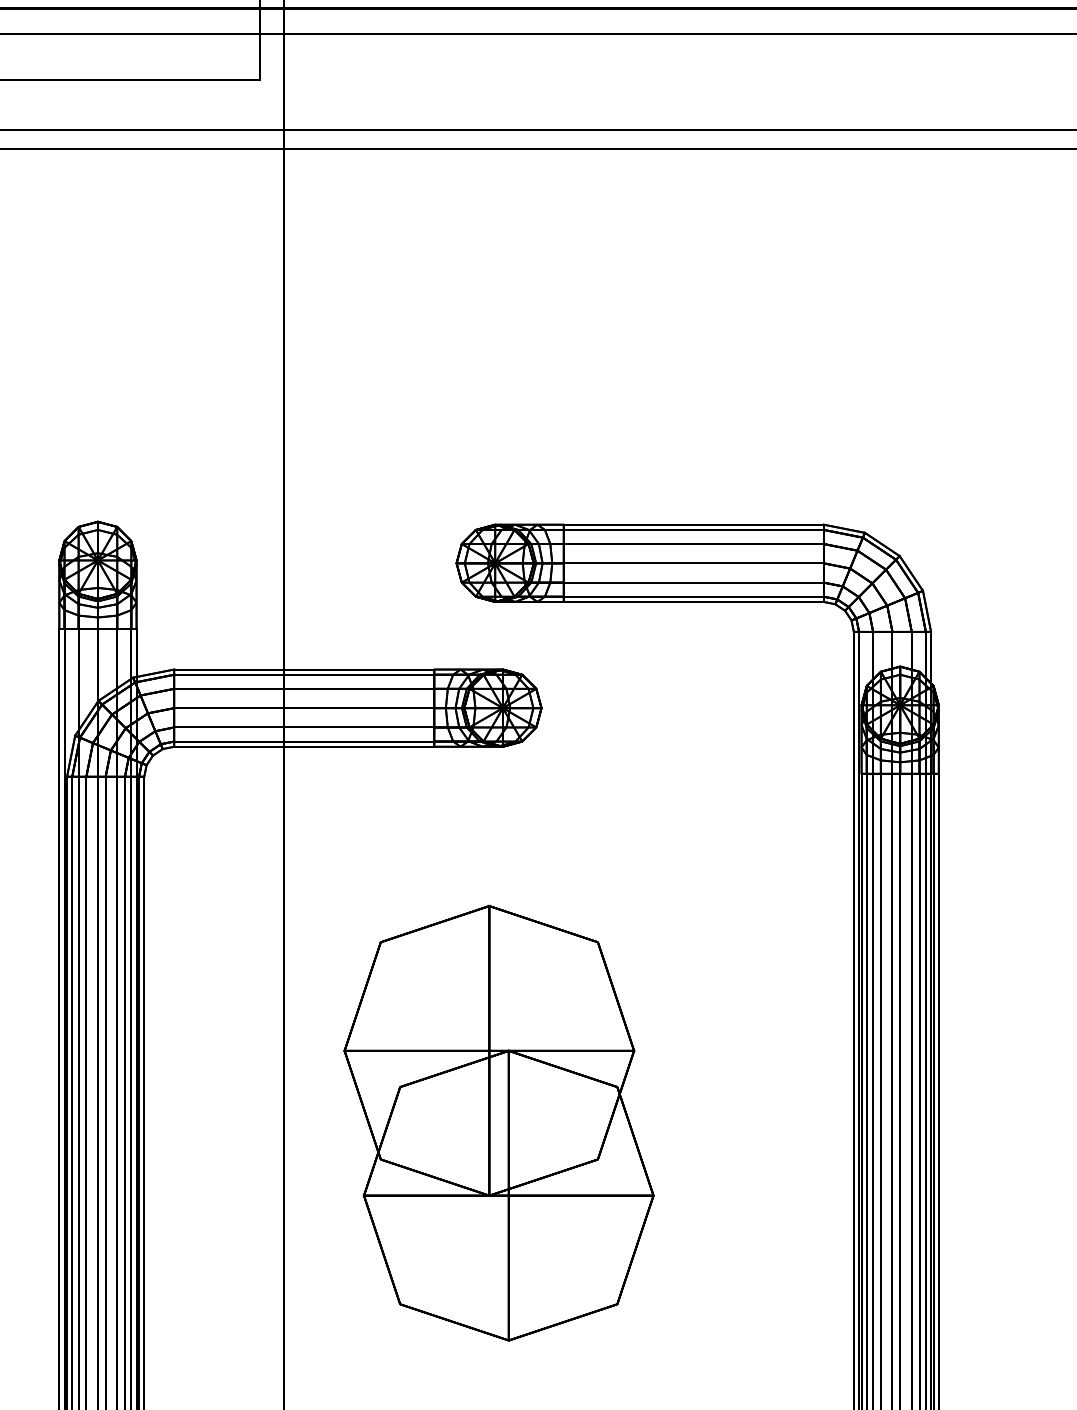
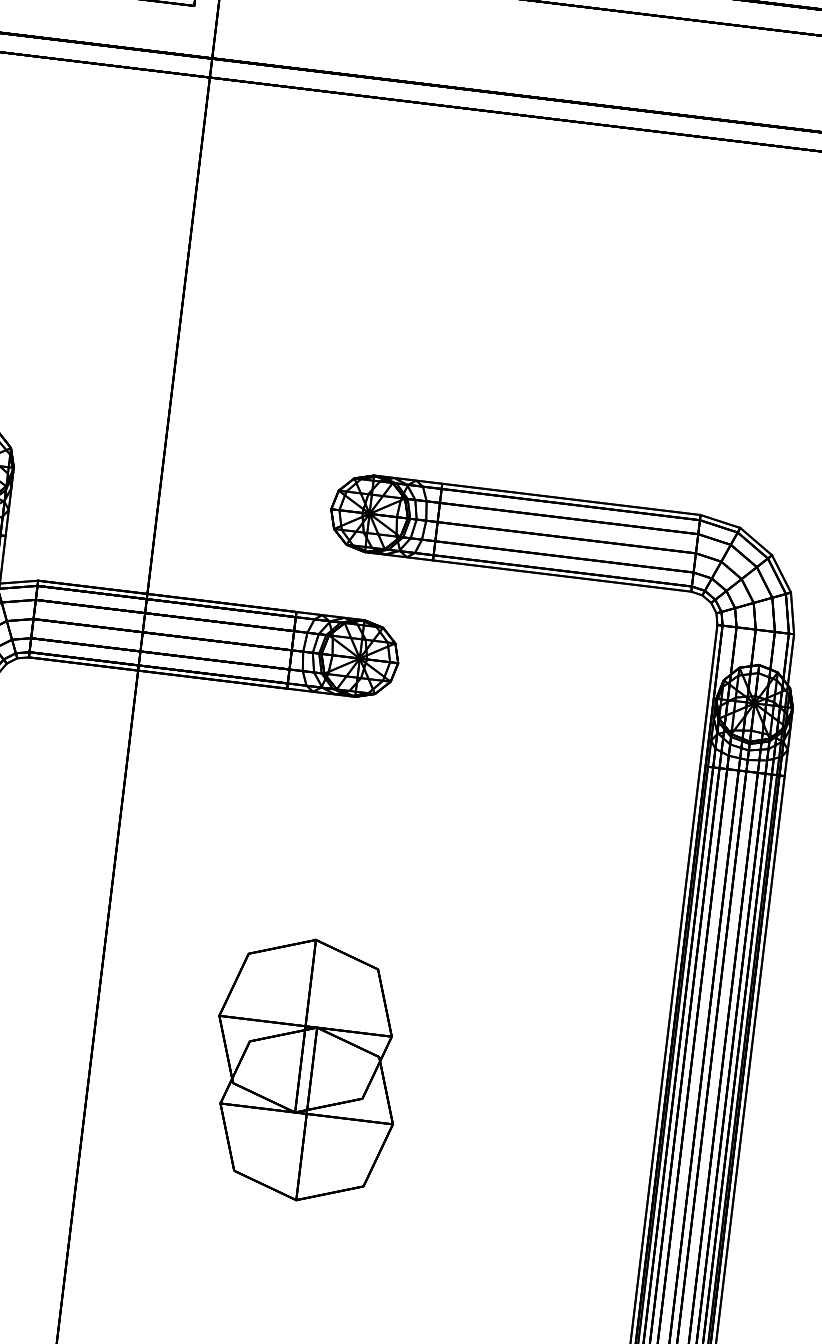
part: (498, 1122) -> (305, 1069), size x0.6

